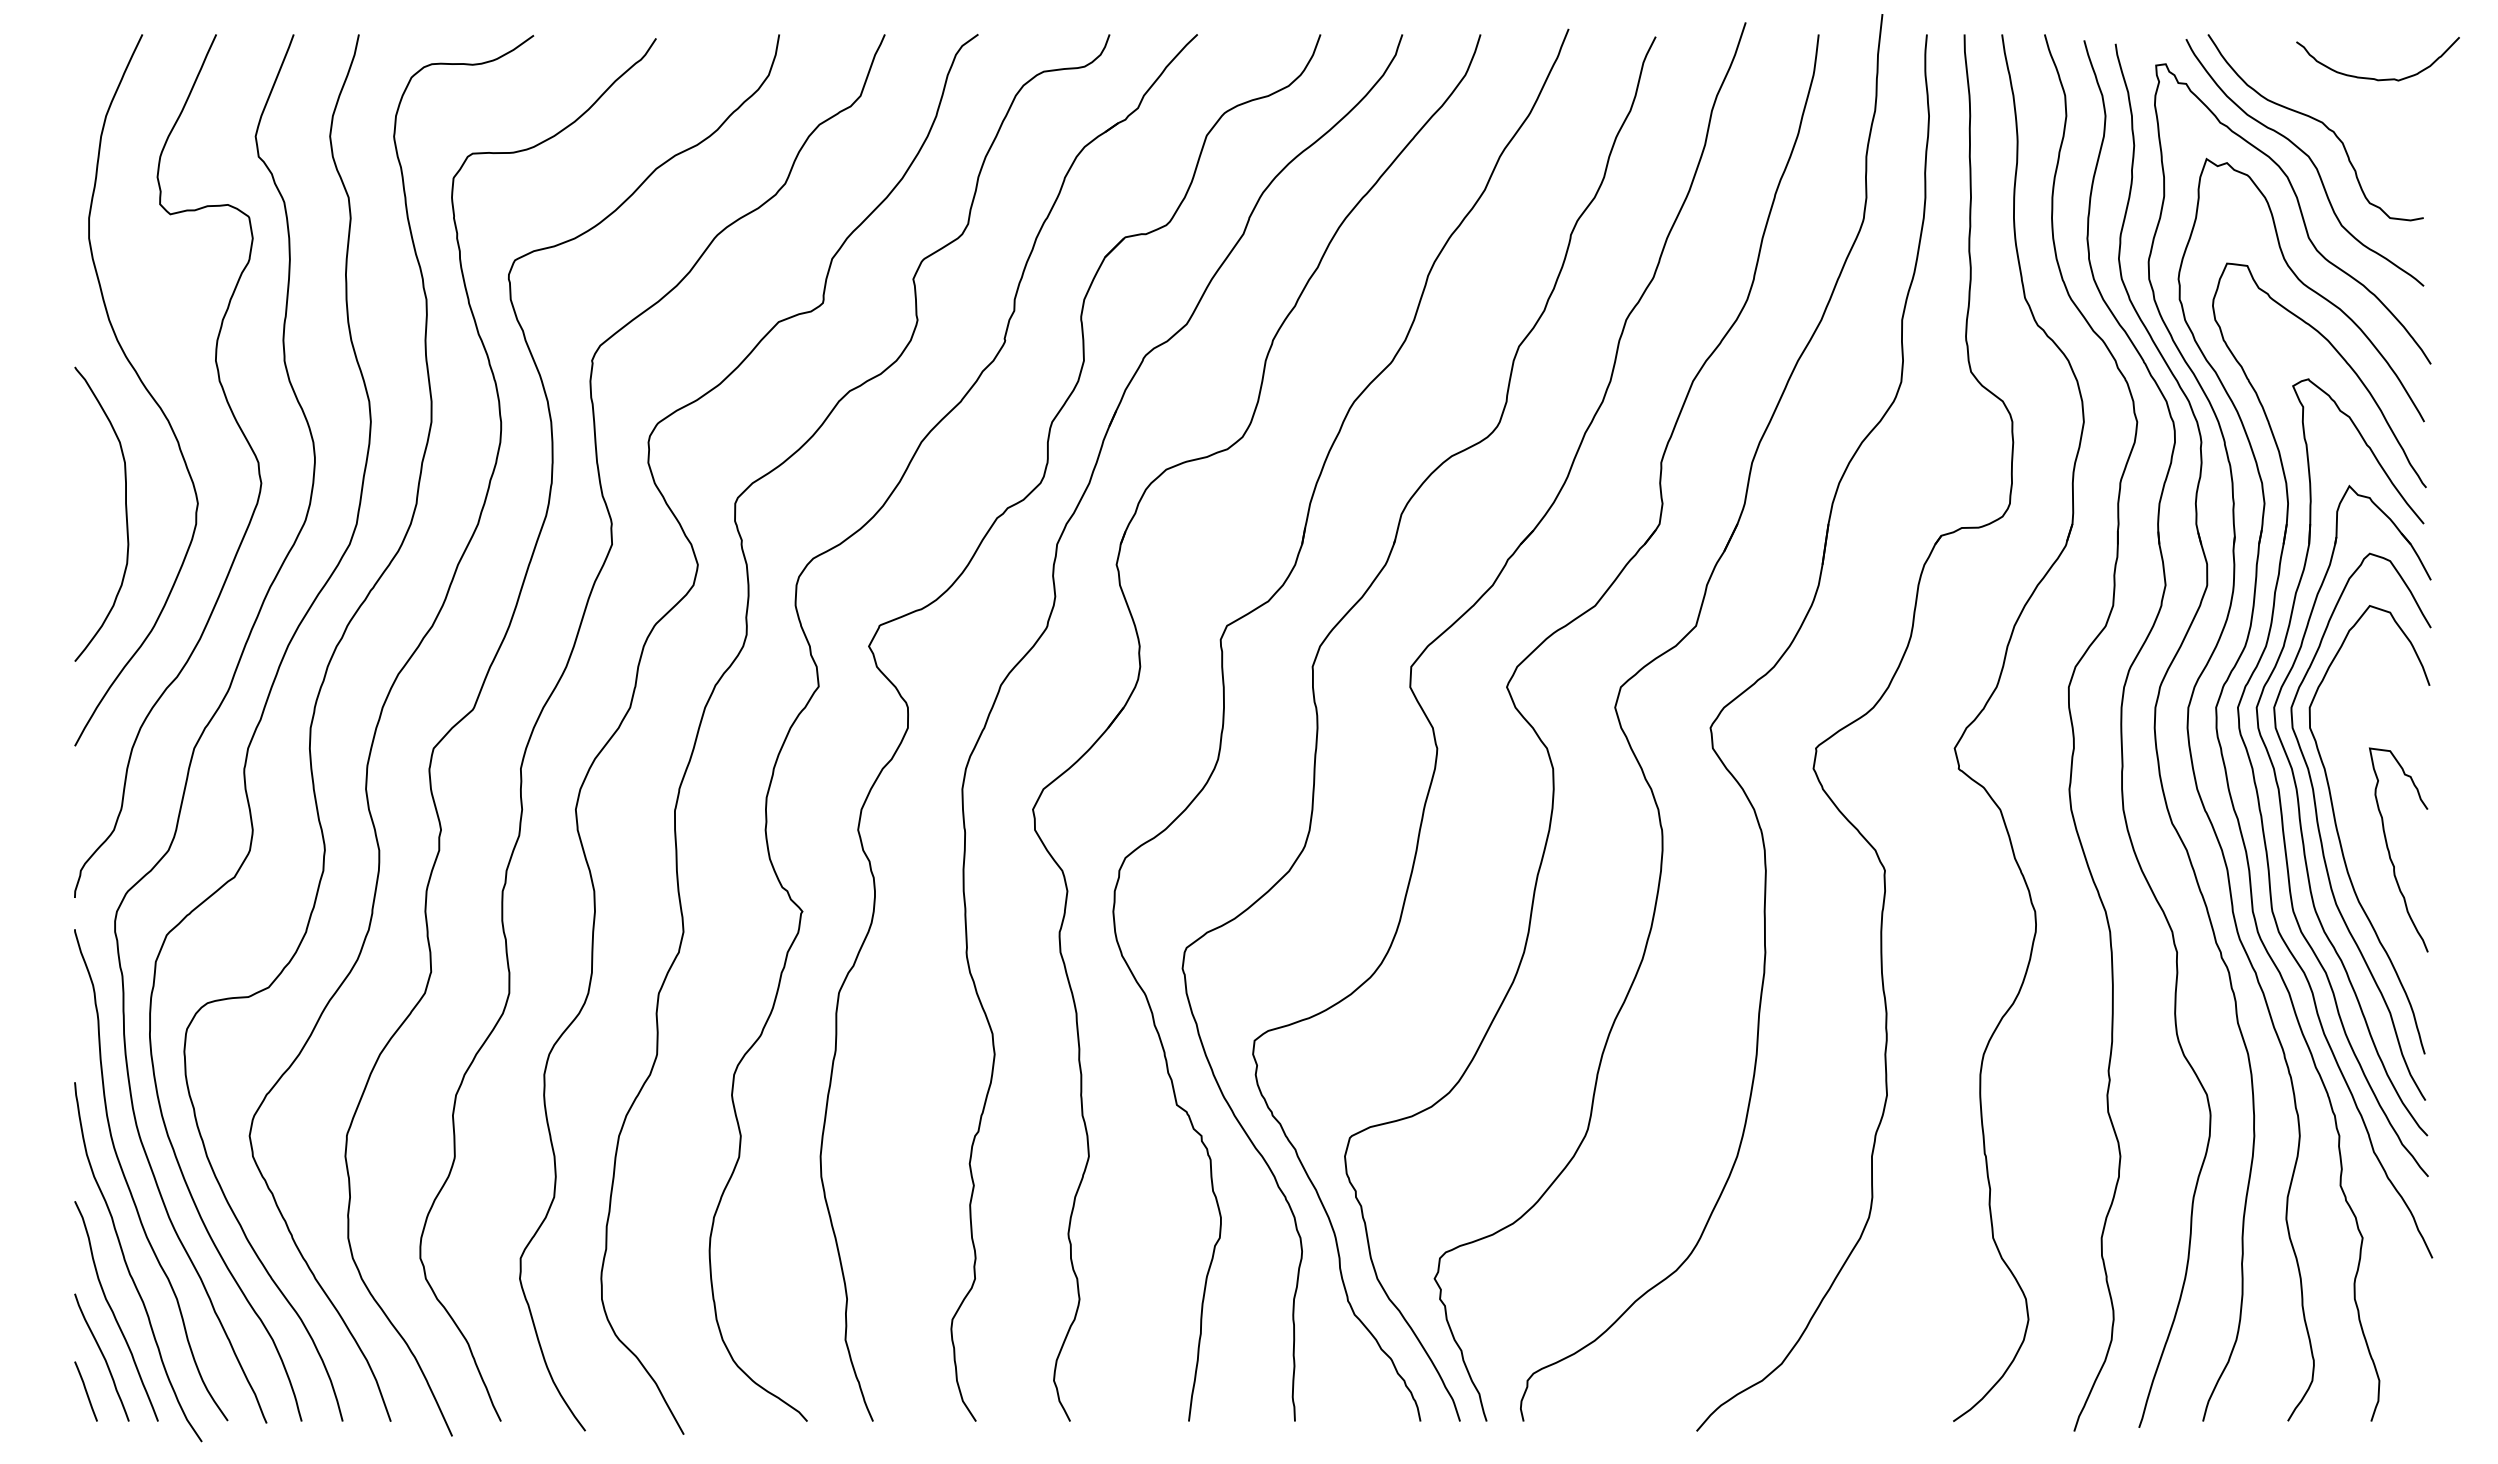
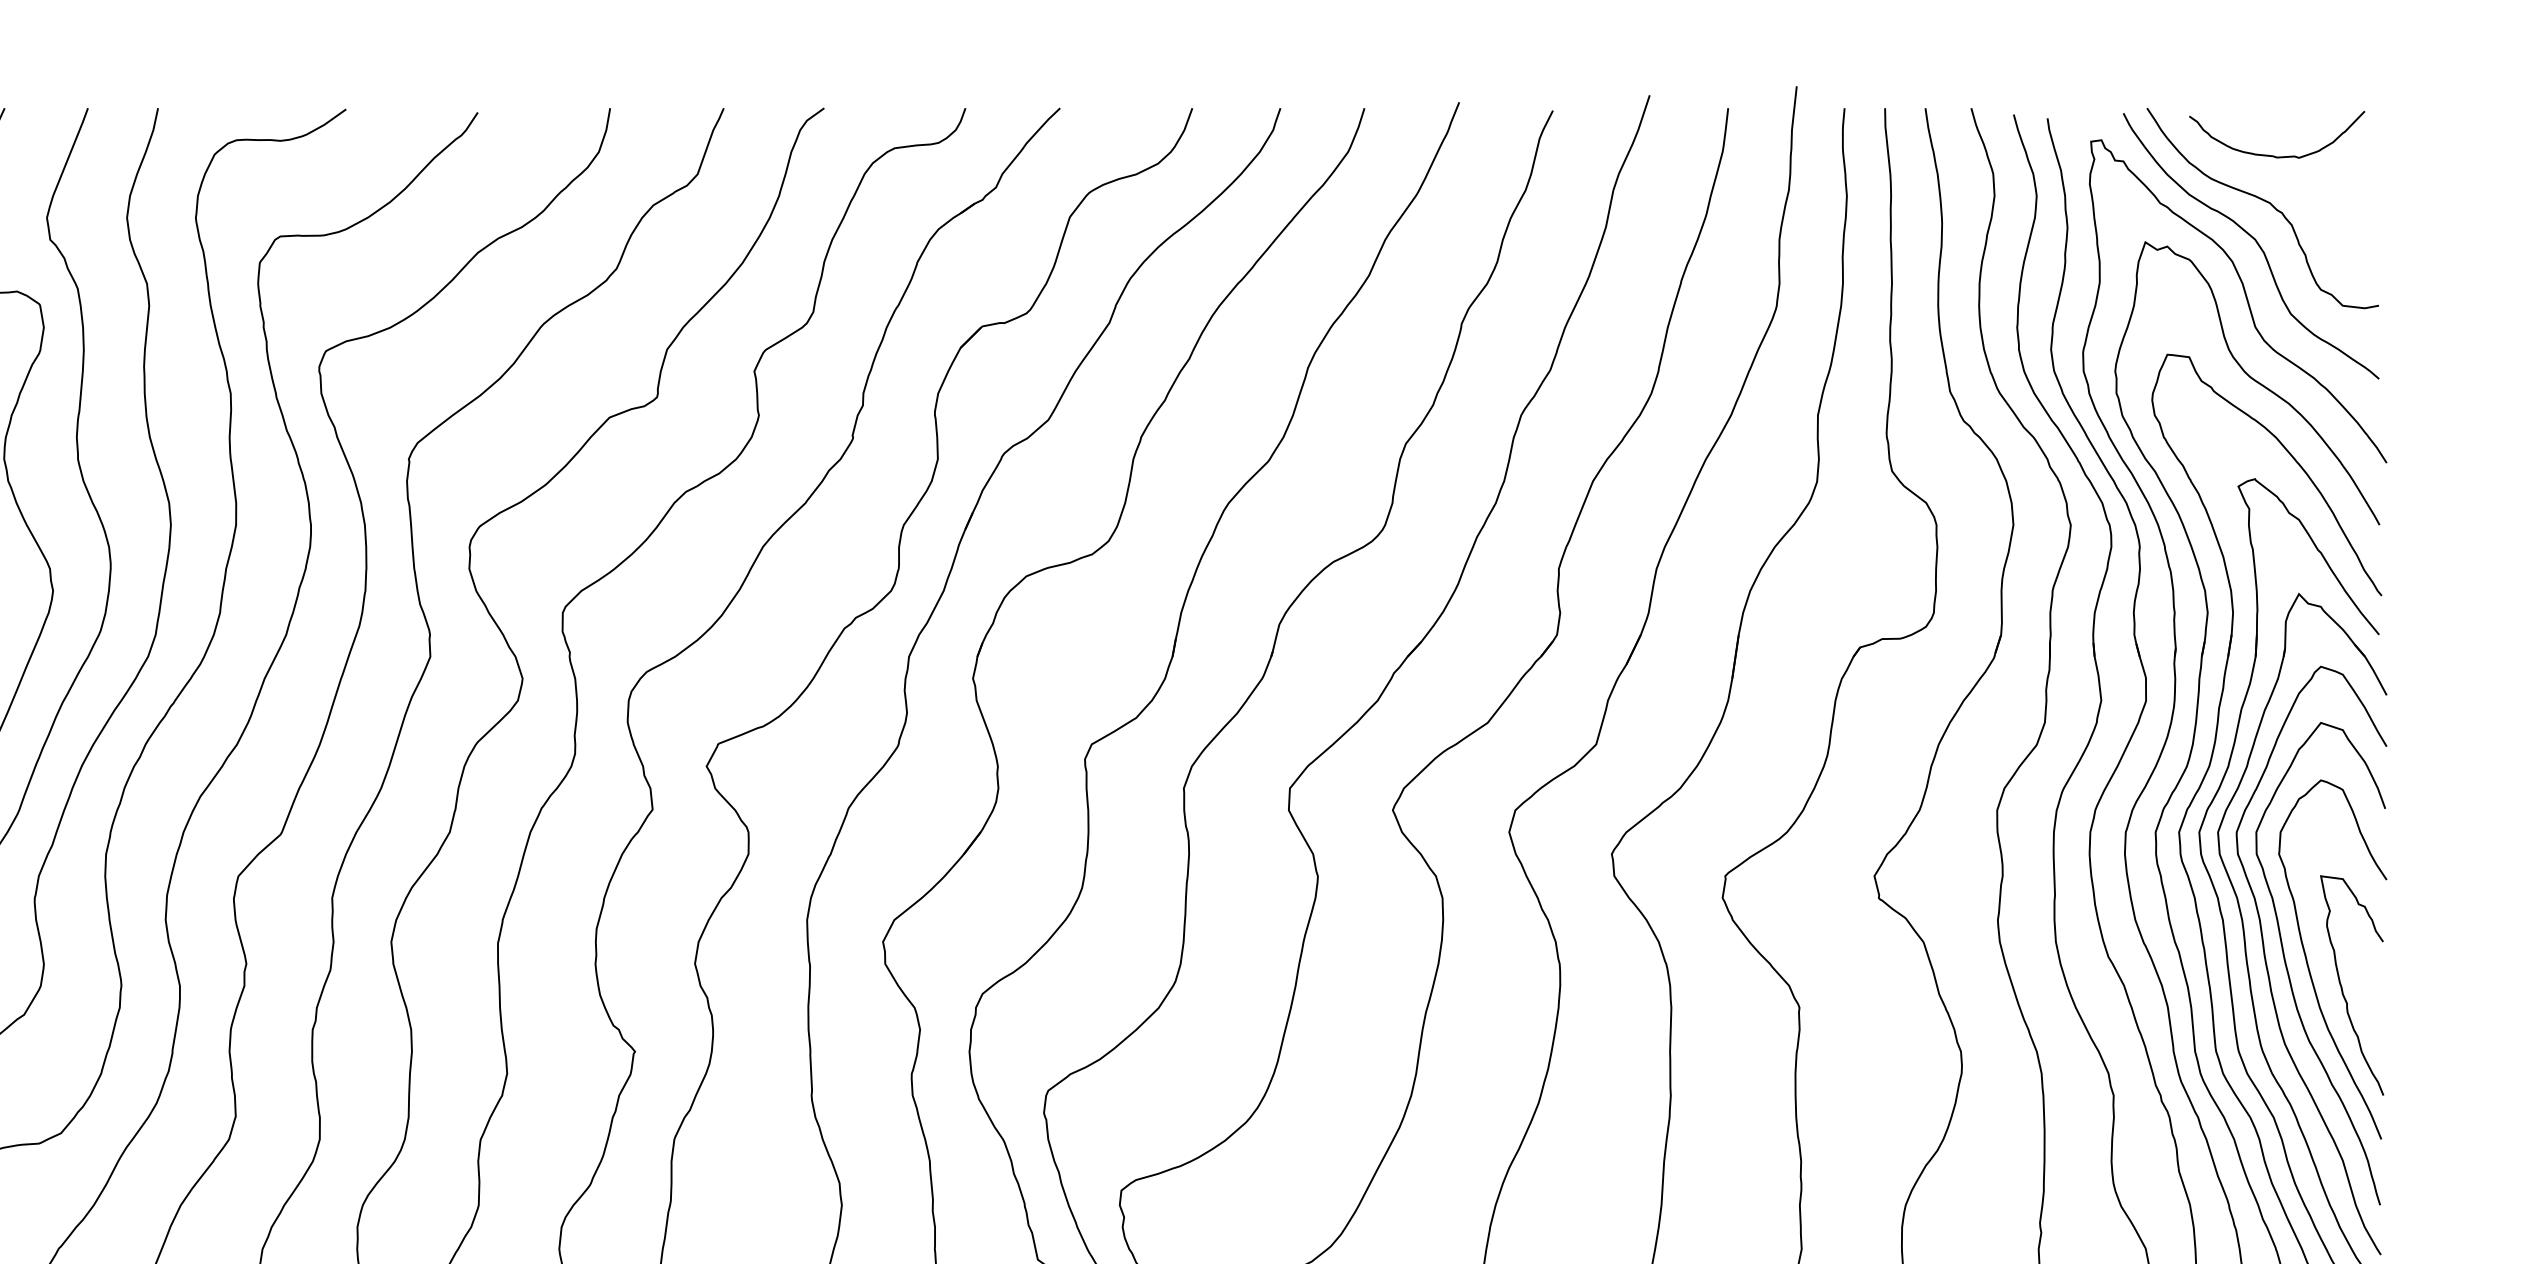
curve: (2371, 77) -> (2270, 154), moved
curve: (2359, 833) -> (2309, 967), added

